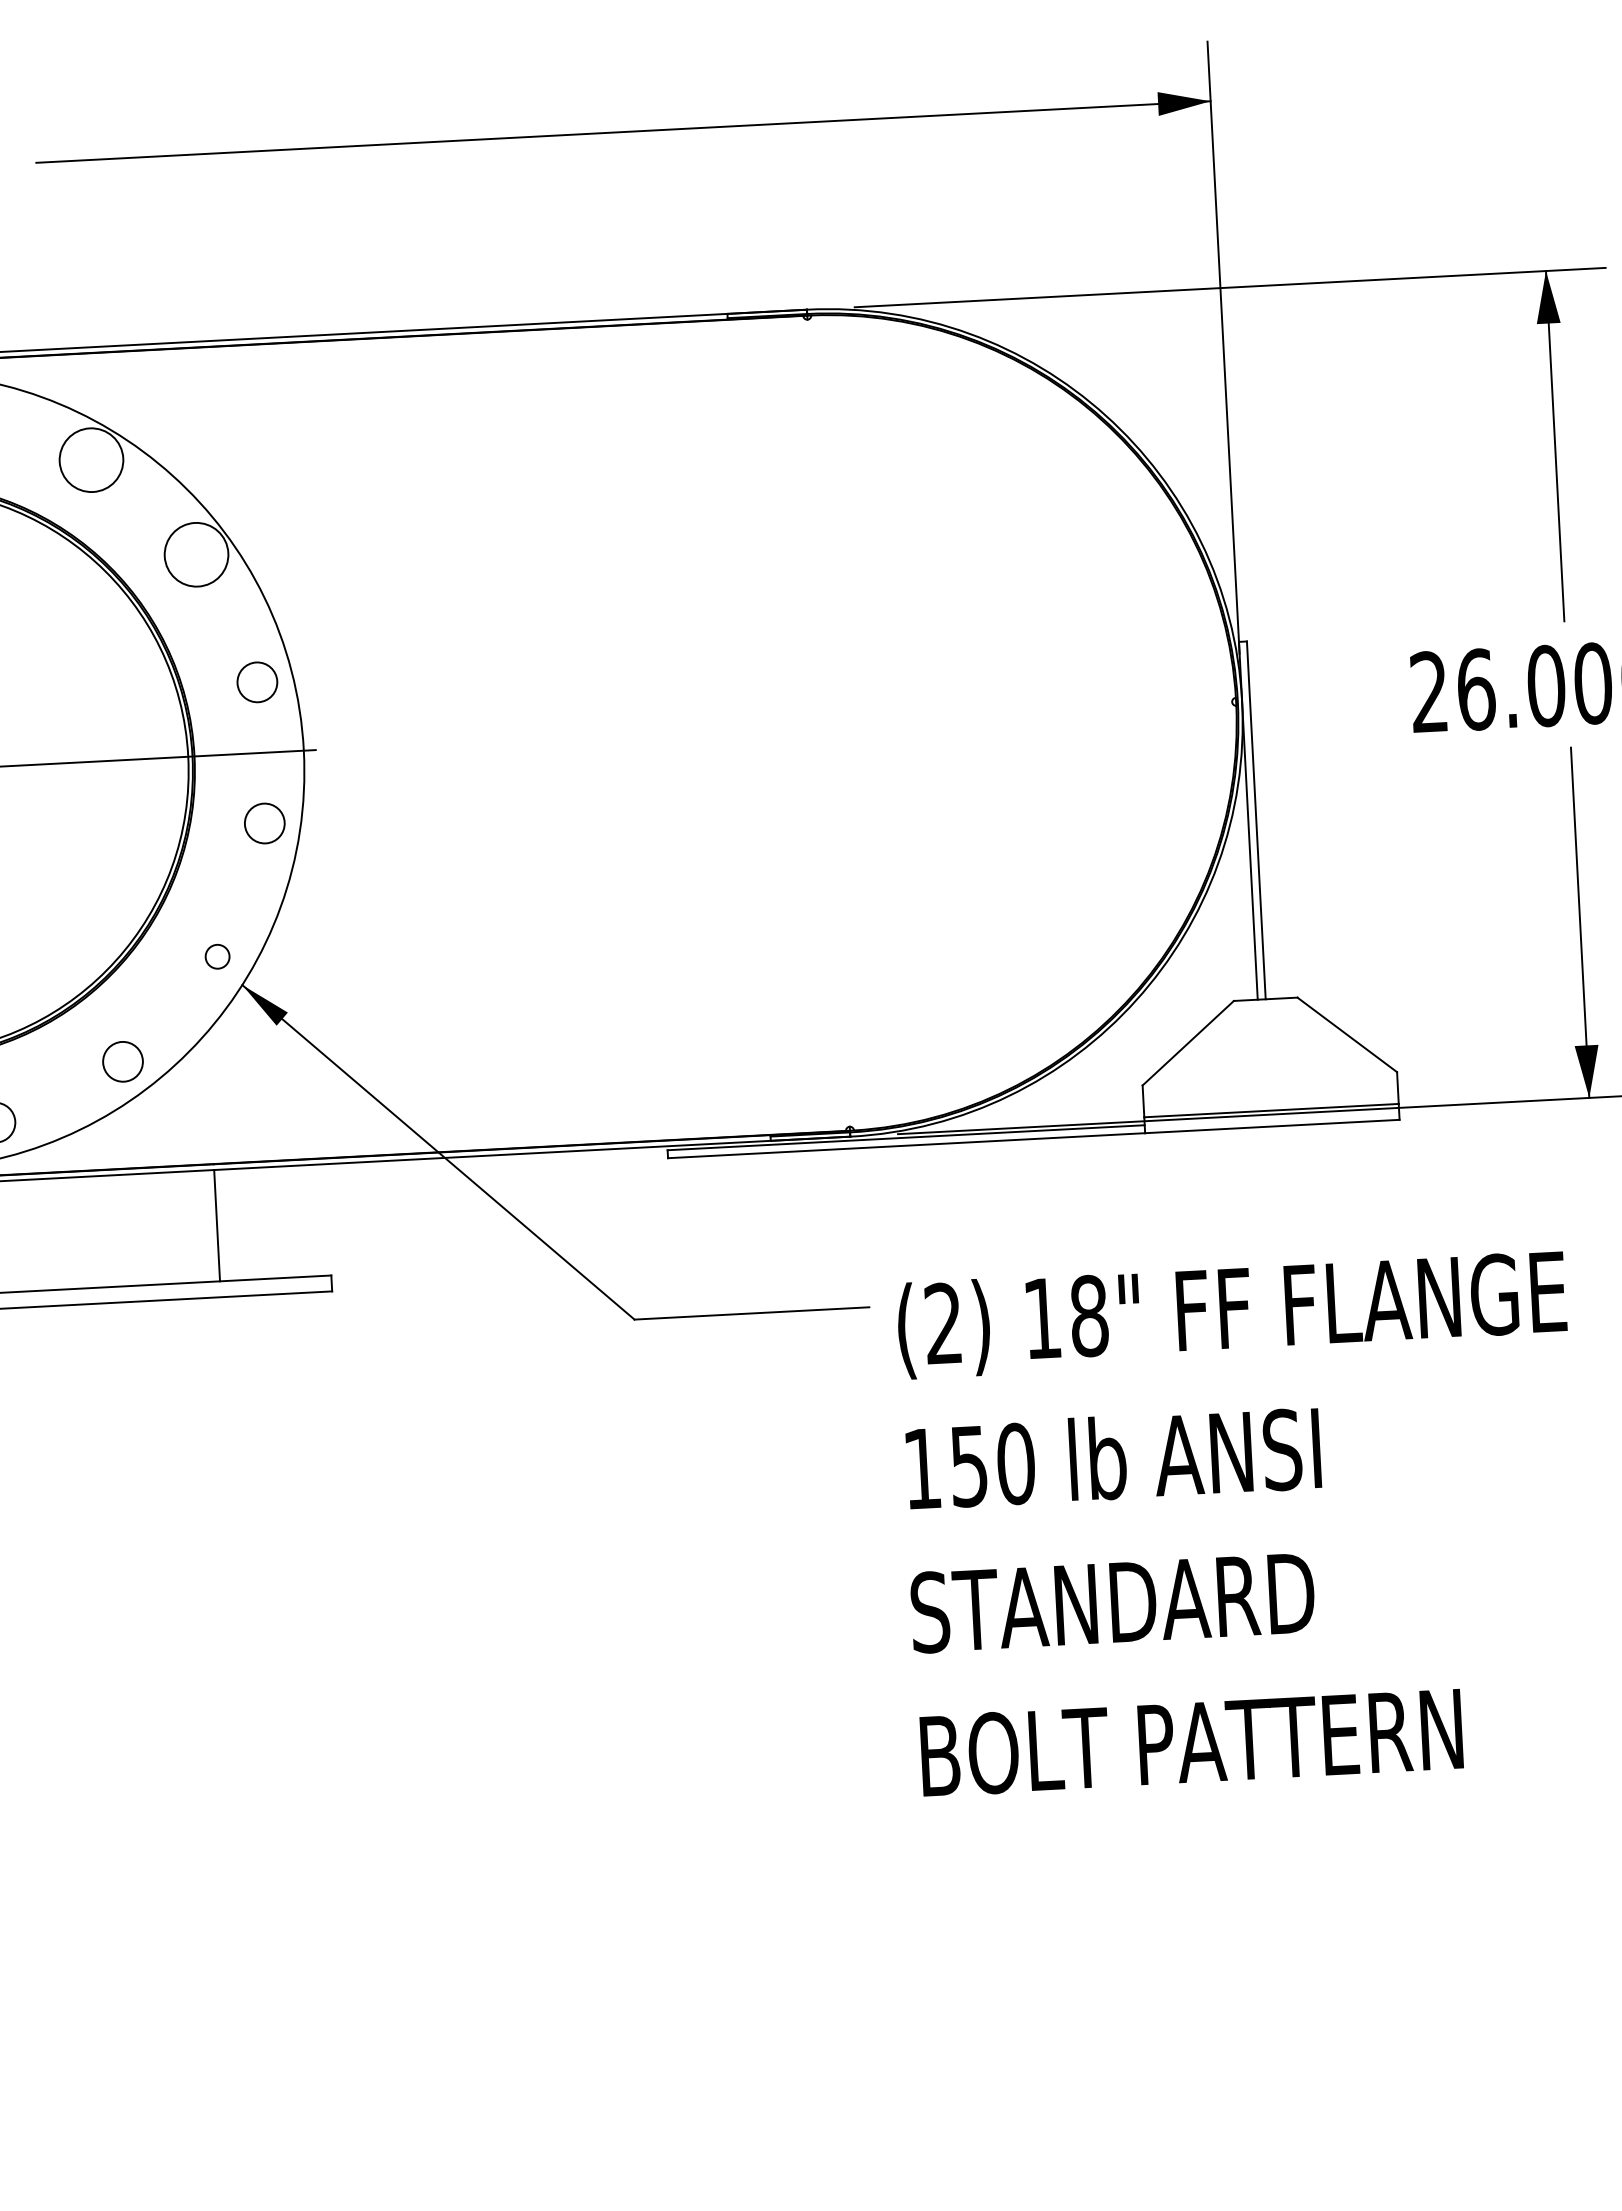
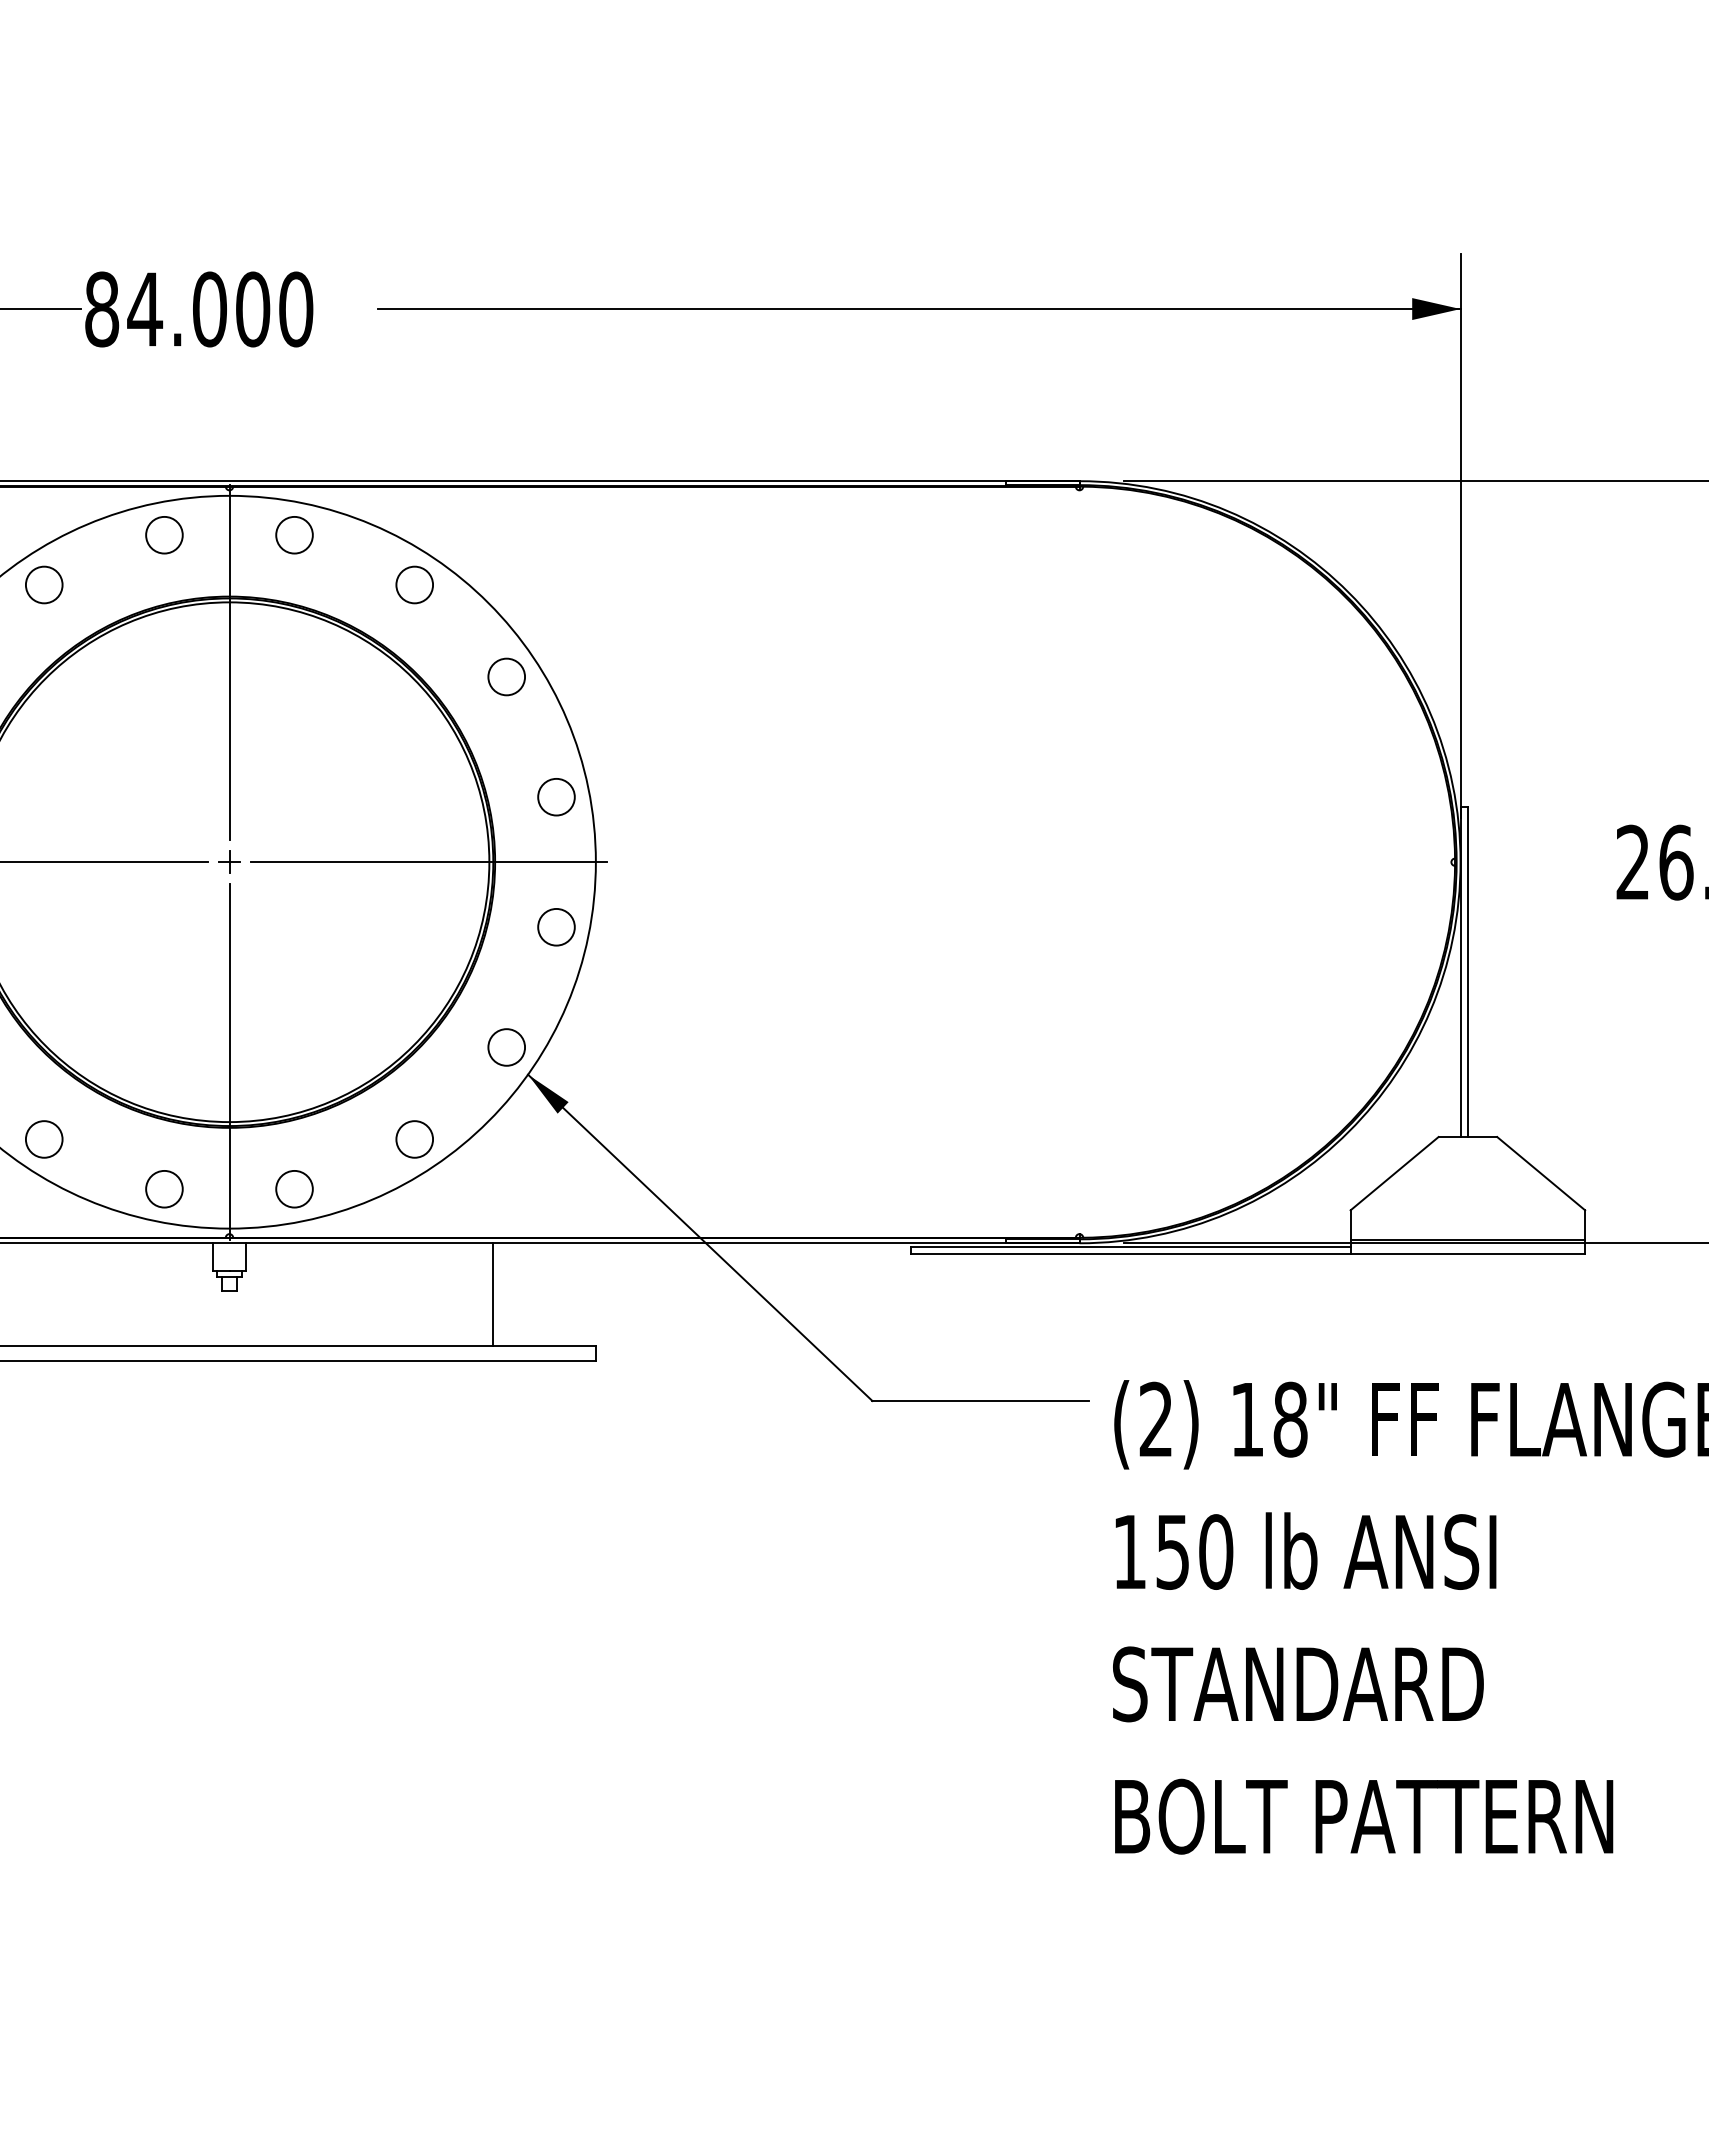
circle: (91, 459) -> (414, 584), size x0.62
circle: (196, 554) -> (506, 676), size x0.62
circle: (217, 956) -> (506, 1047), size x1.67

